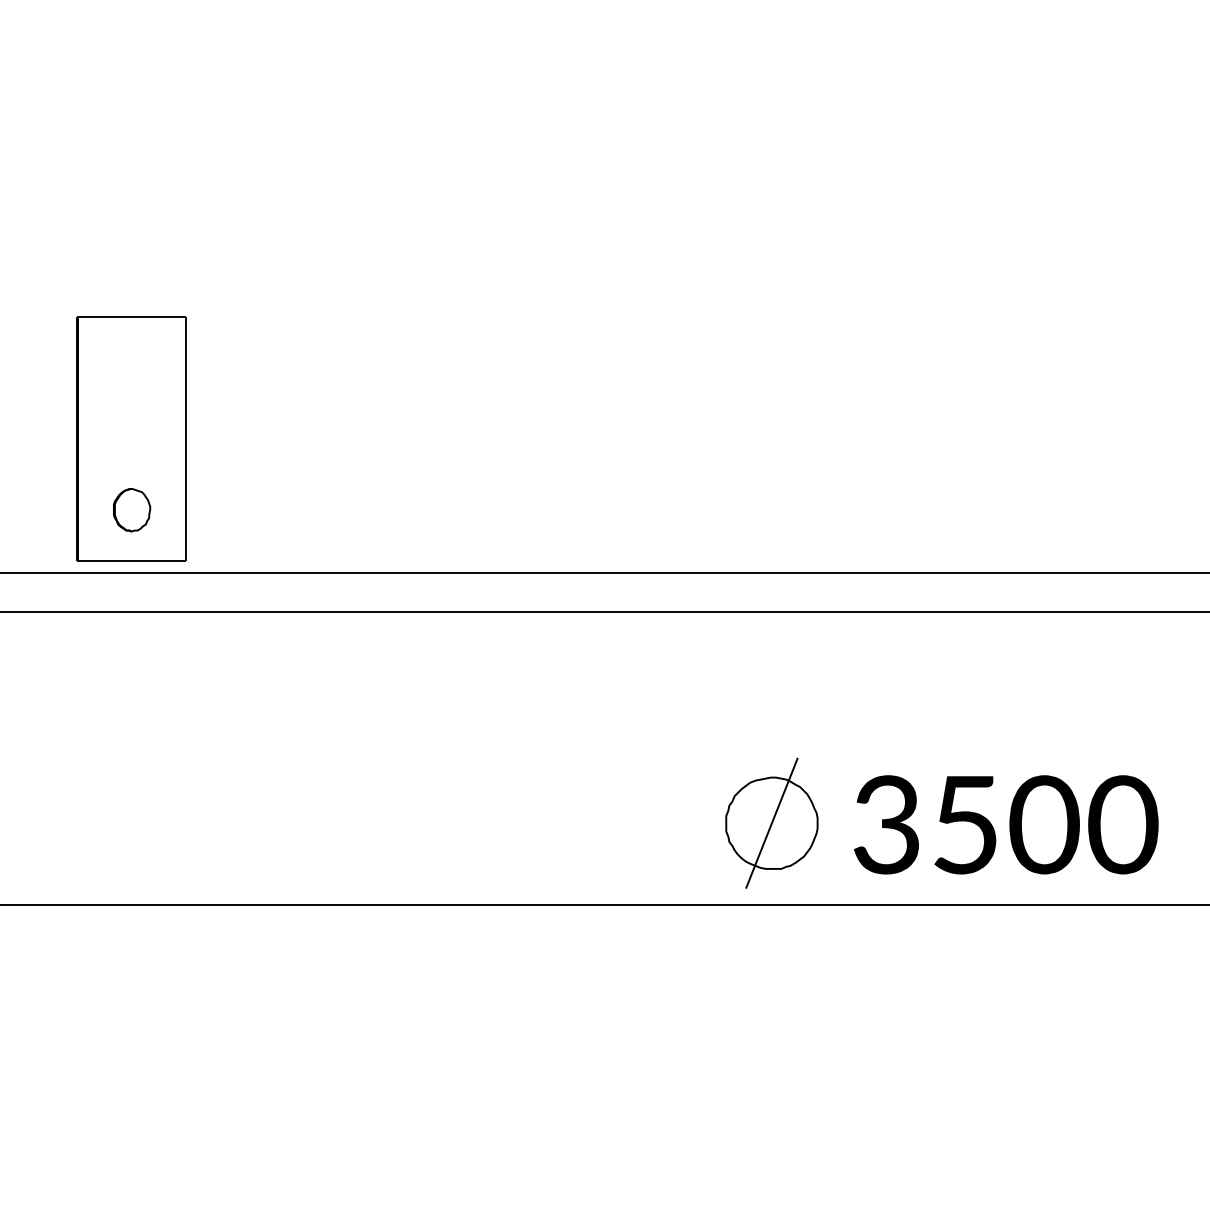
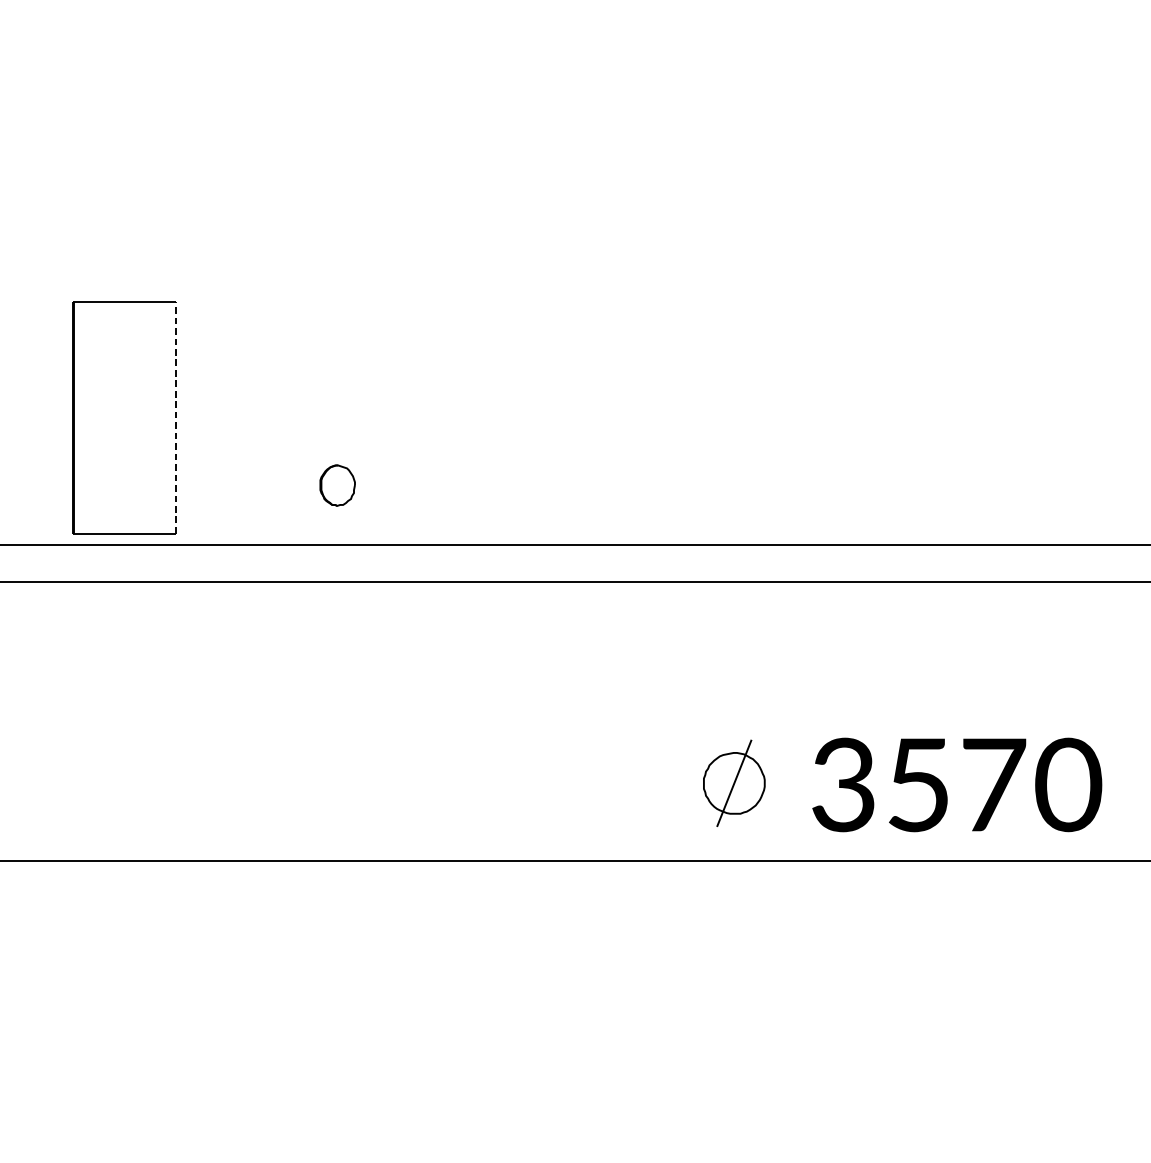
line: (185, 438) -> (176, 417), solid -> dashed
part: (132, 510) -> (338, 485), moved
part: (771, 822) -> (733, 782), size x0.7
text: (1044, 824) -> (993, 784), 3500 -> 3570

